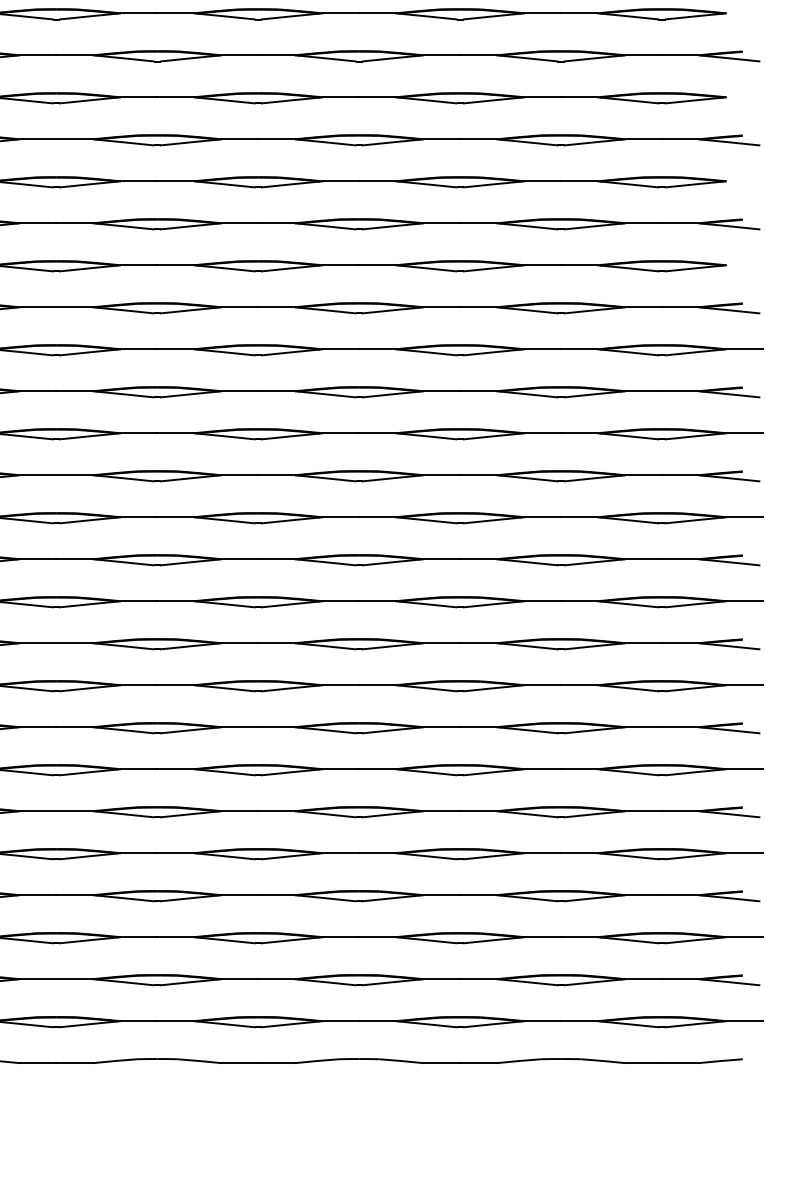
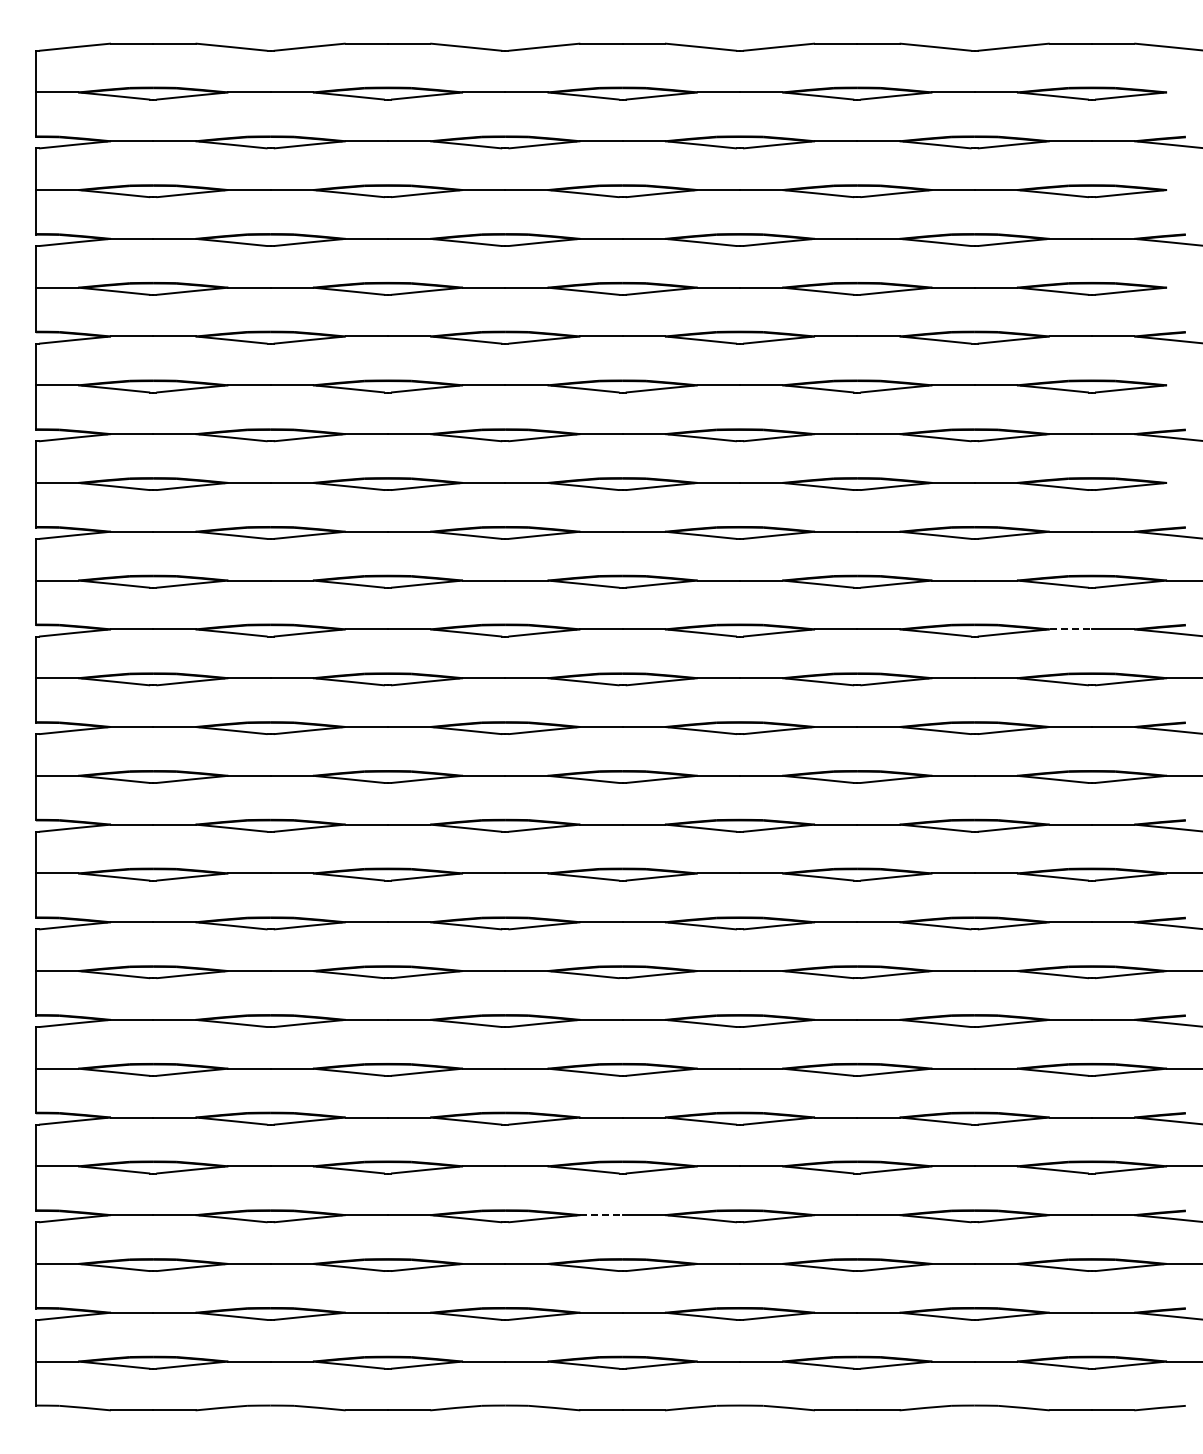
line: (644, 391) -> (1071, 629), solid -> dashed
line: (240, 895) -> (601, 1215), solid -> dashed

